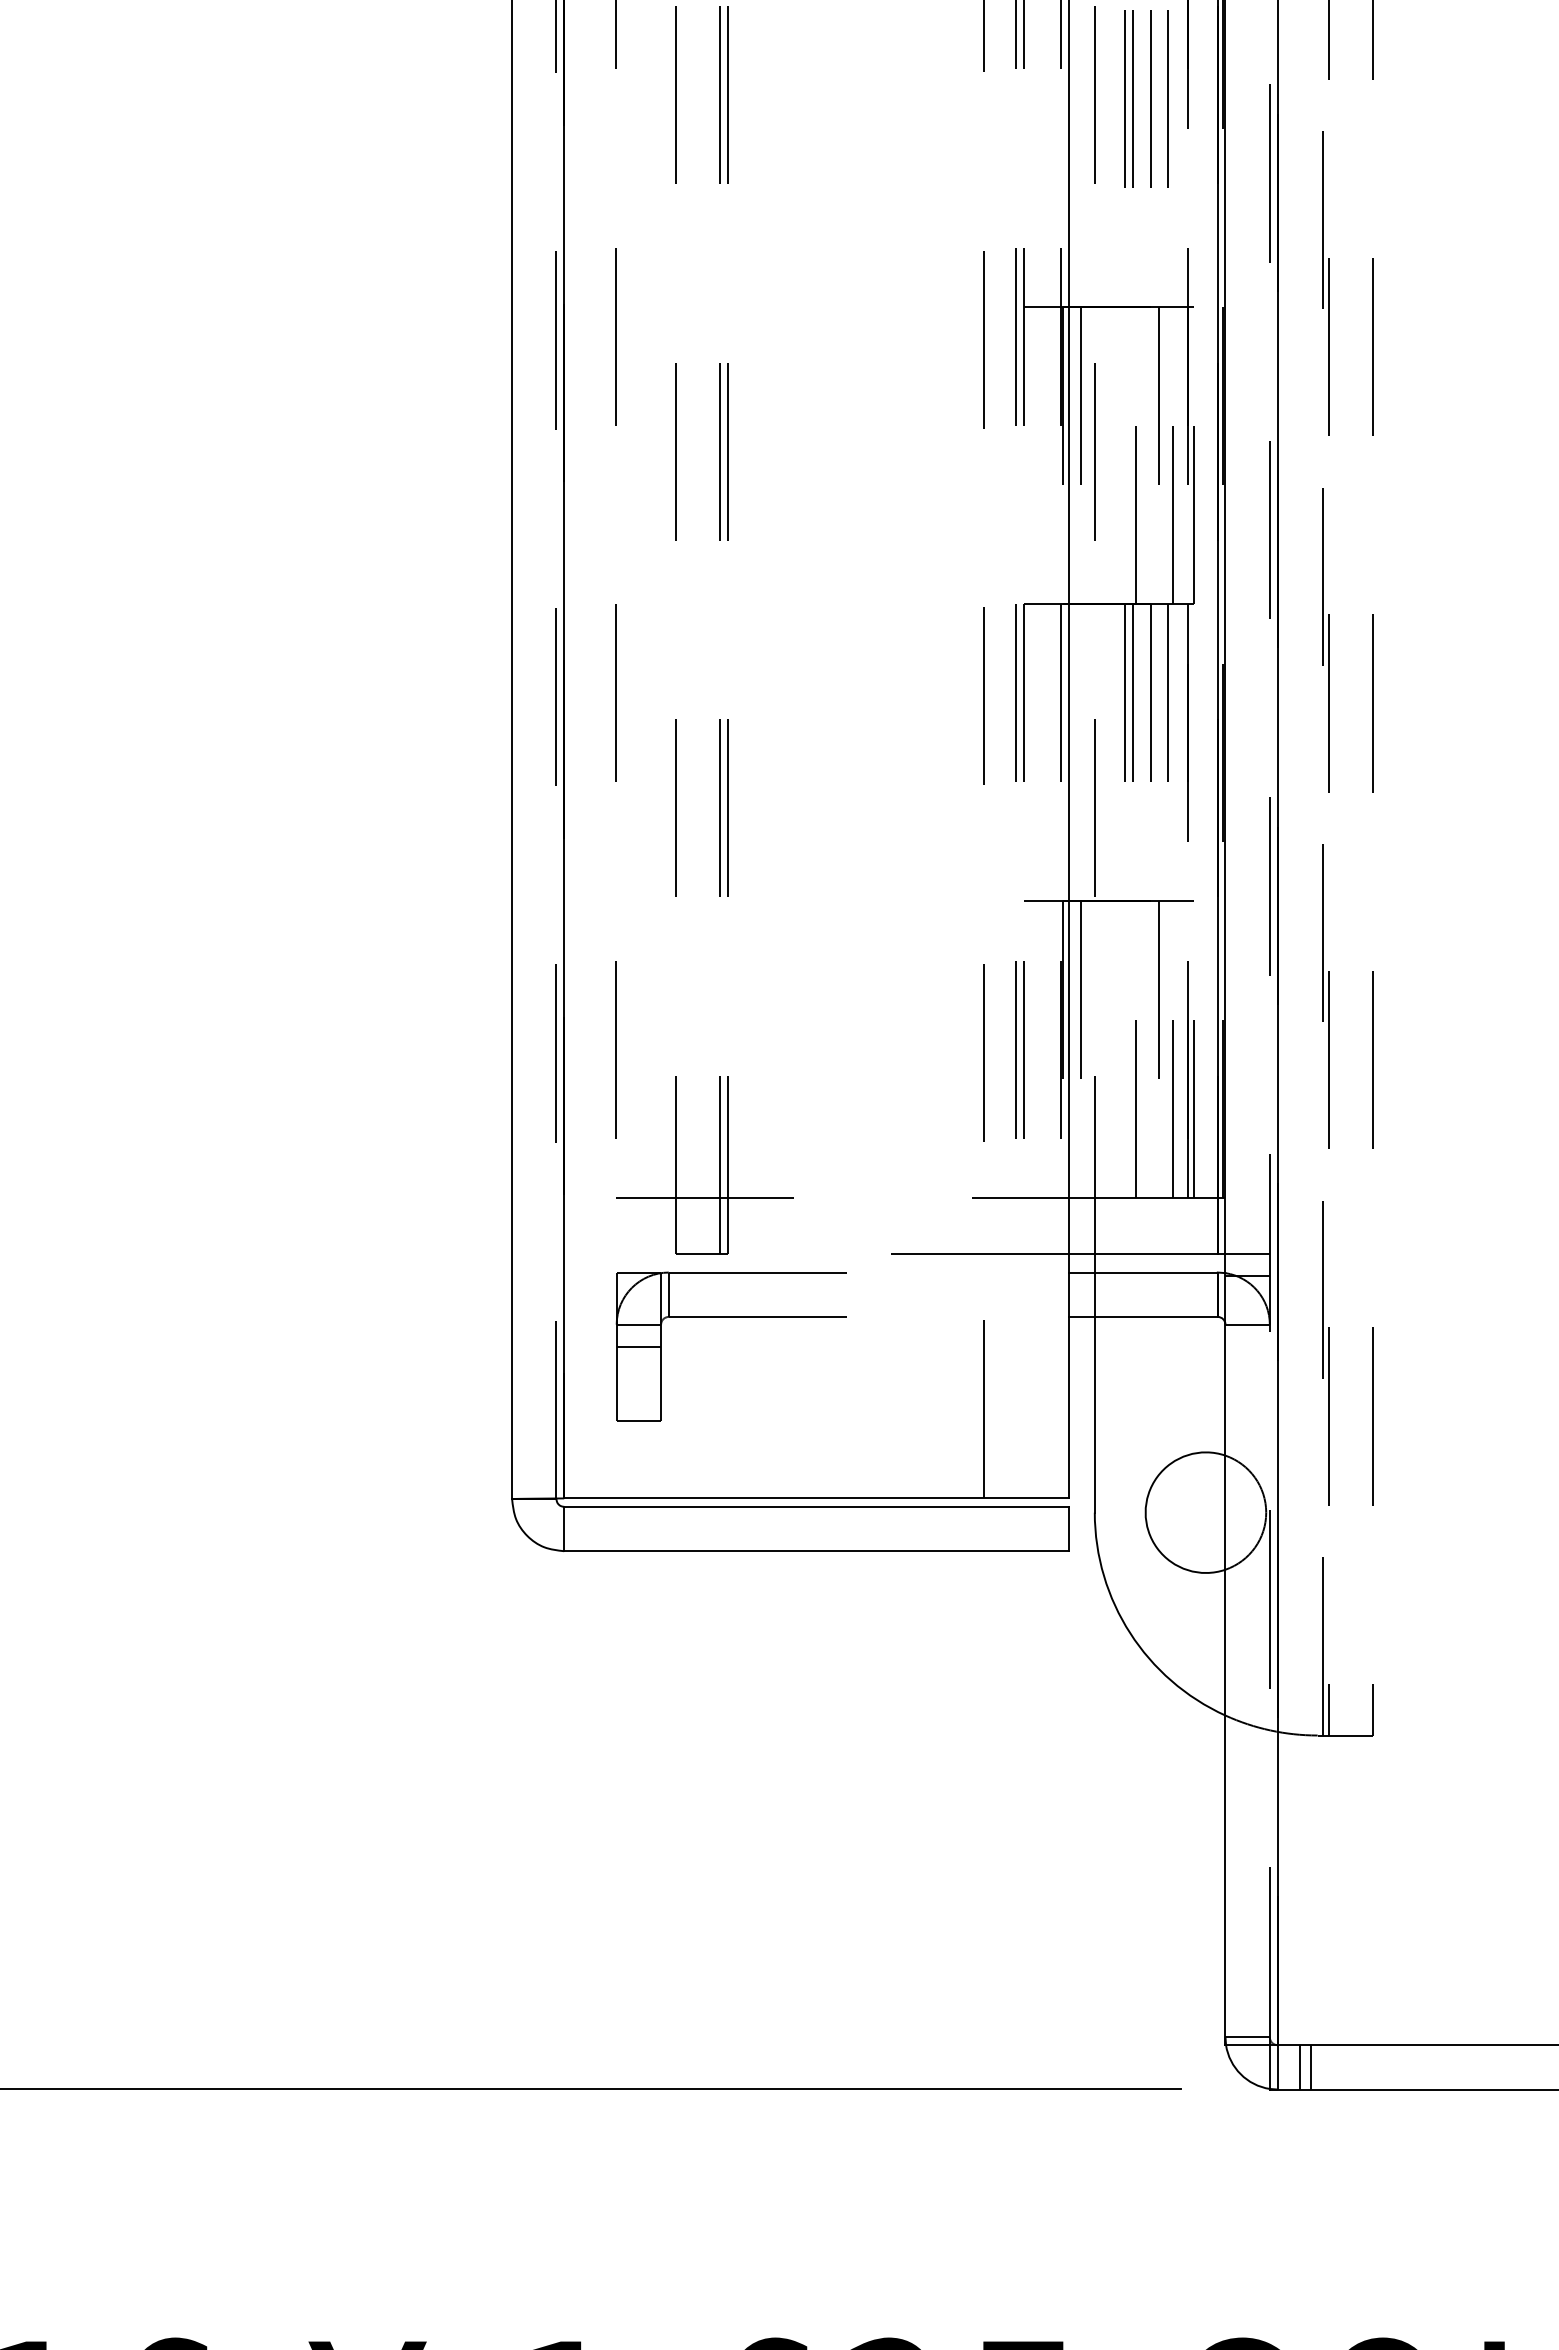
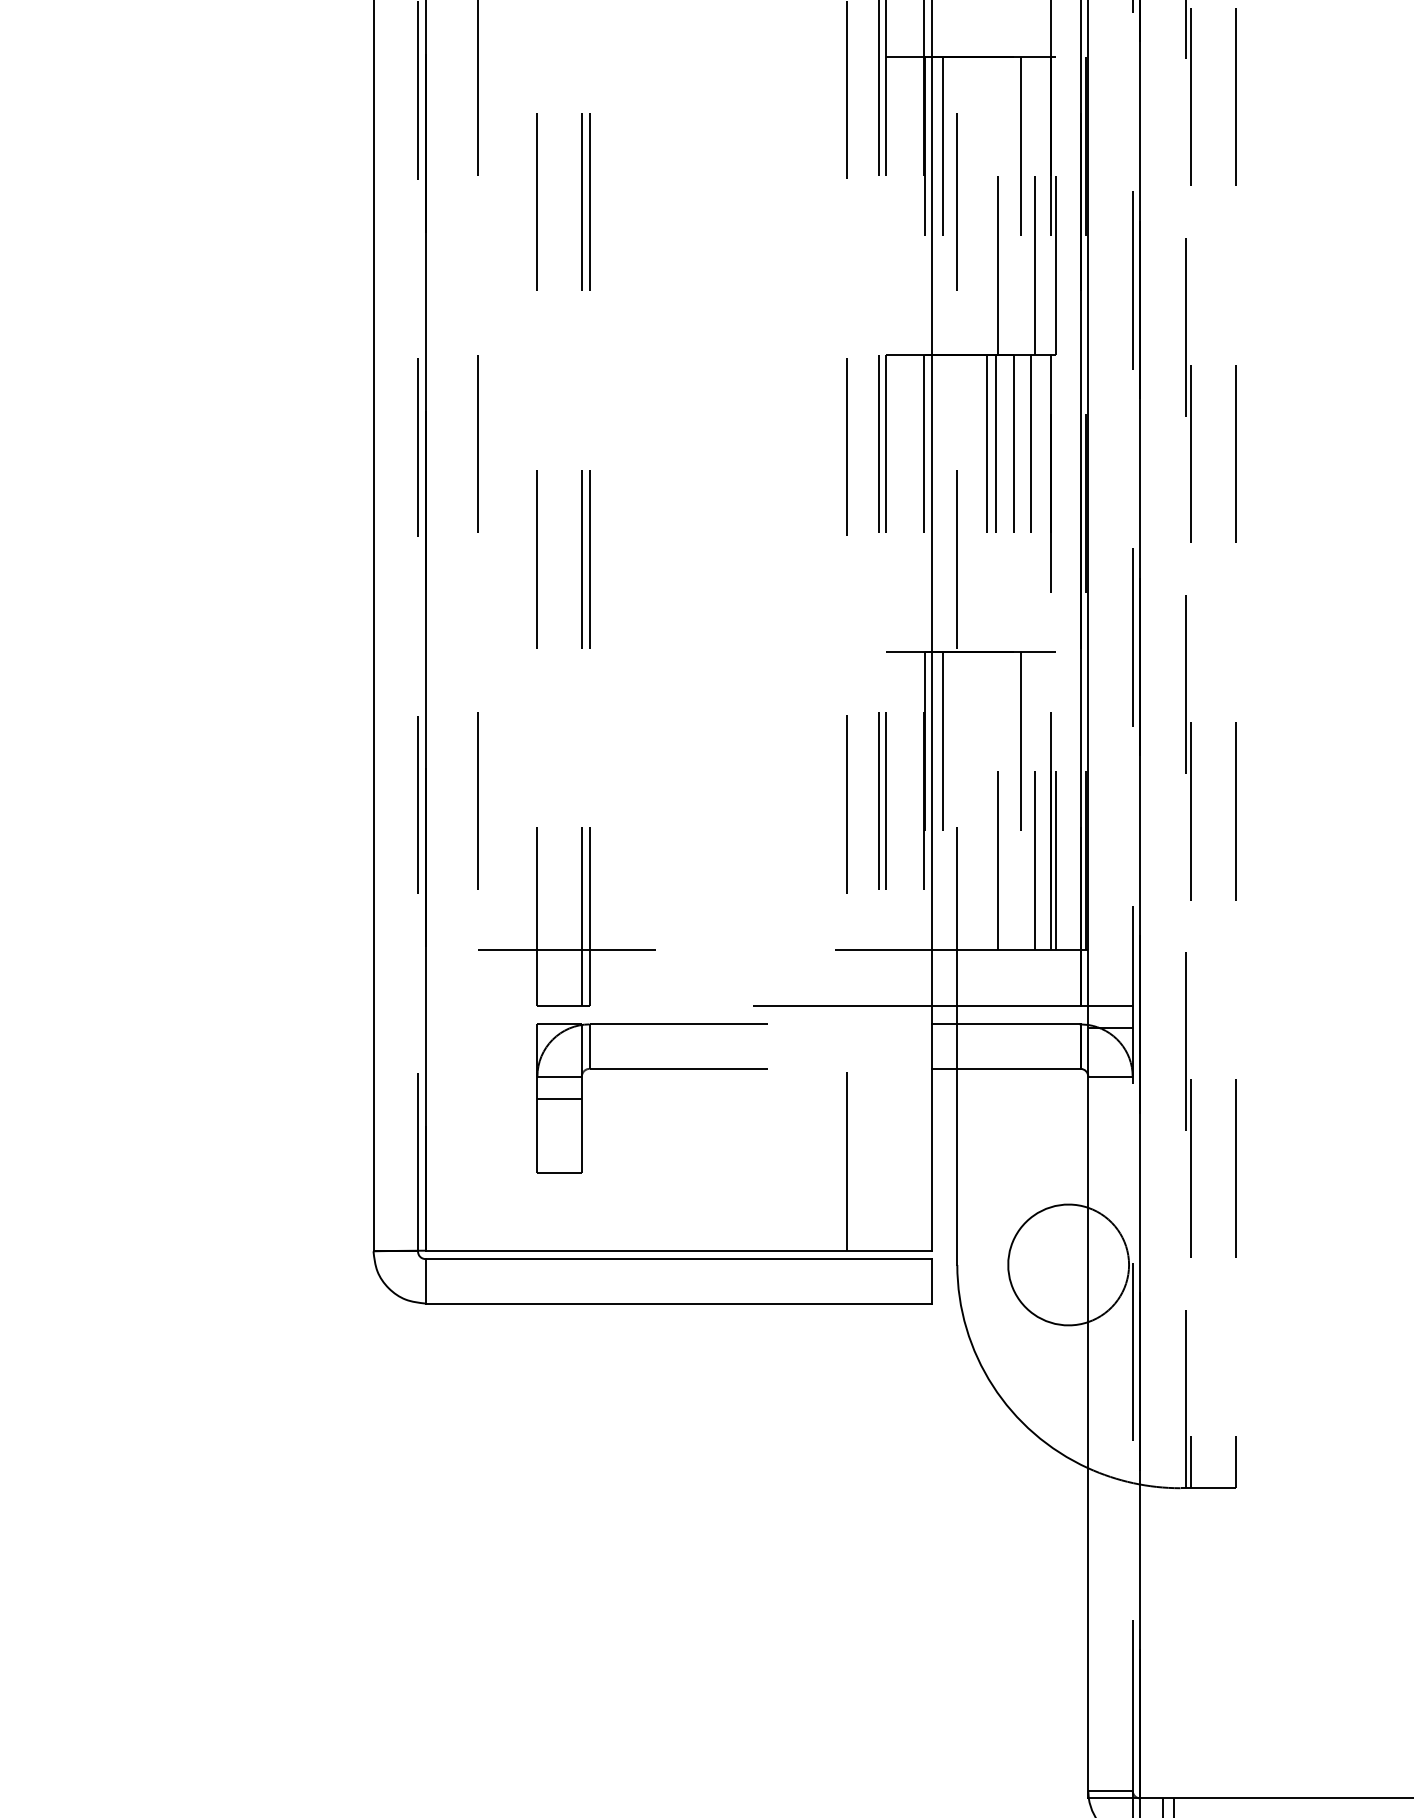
part: (730, 1317) -> (651, 1069), moved

